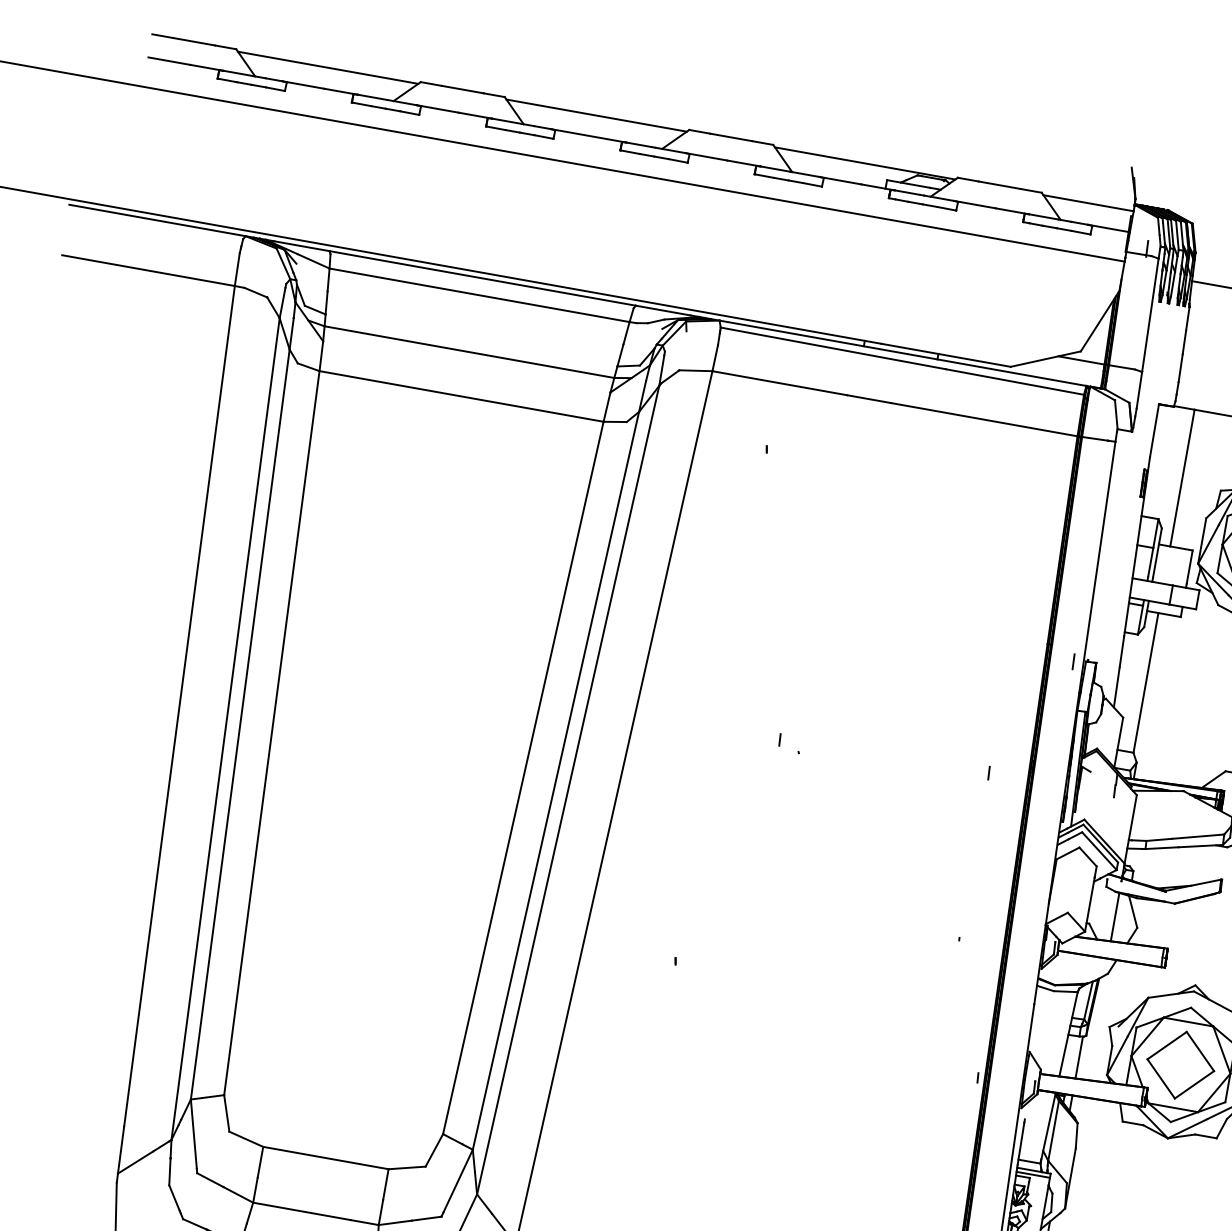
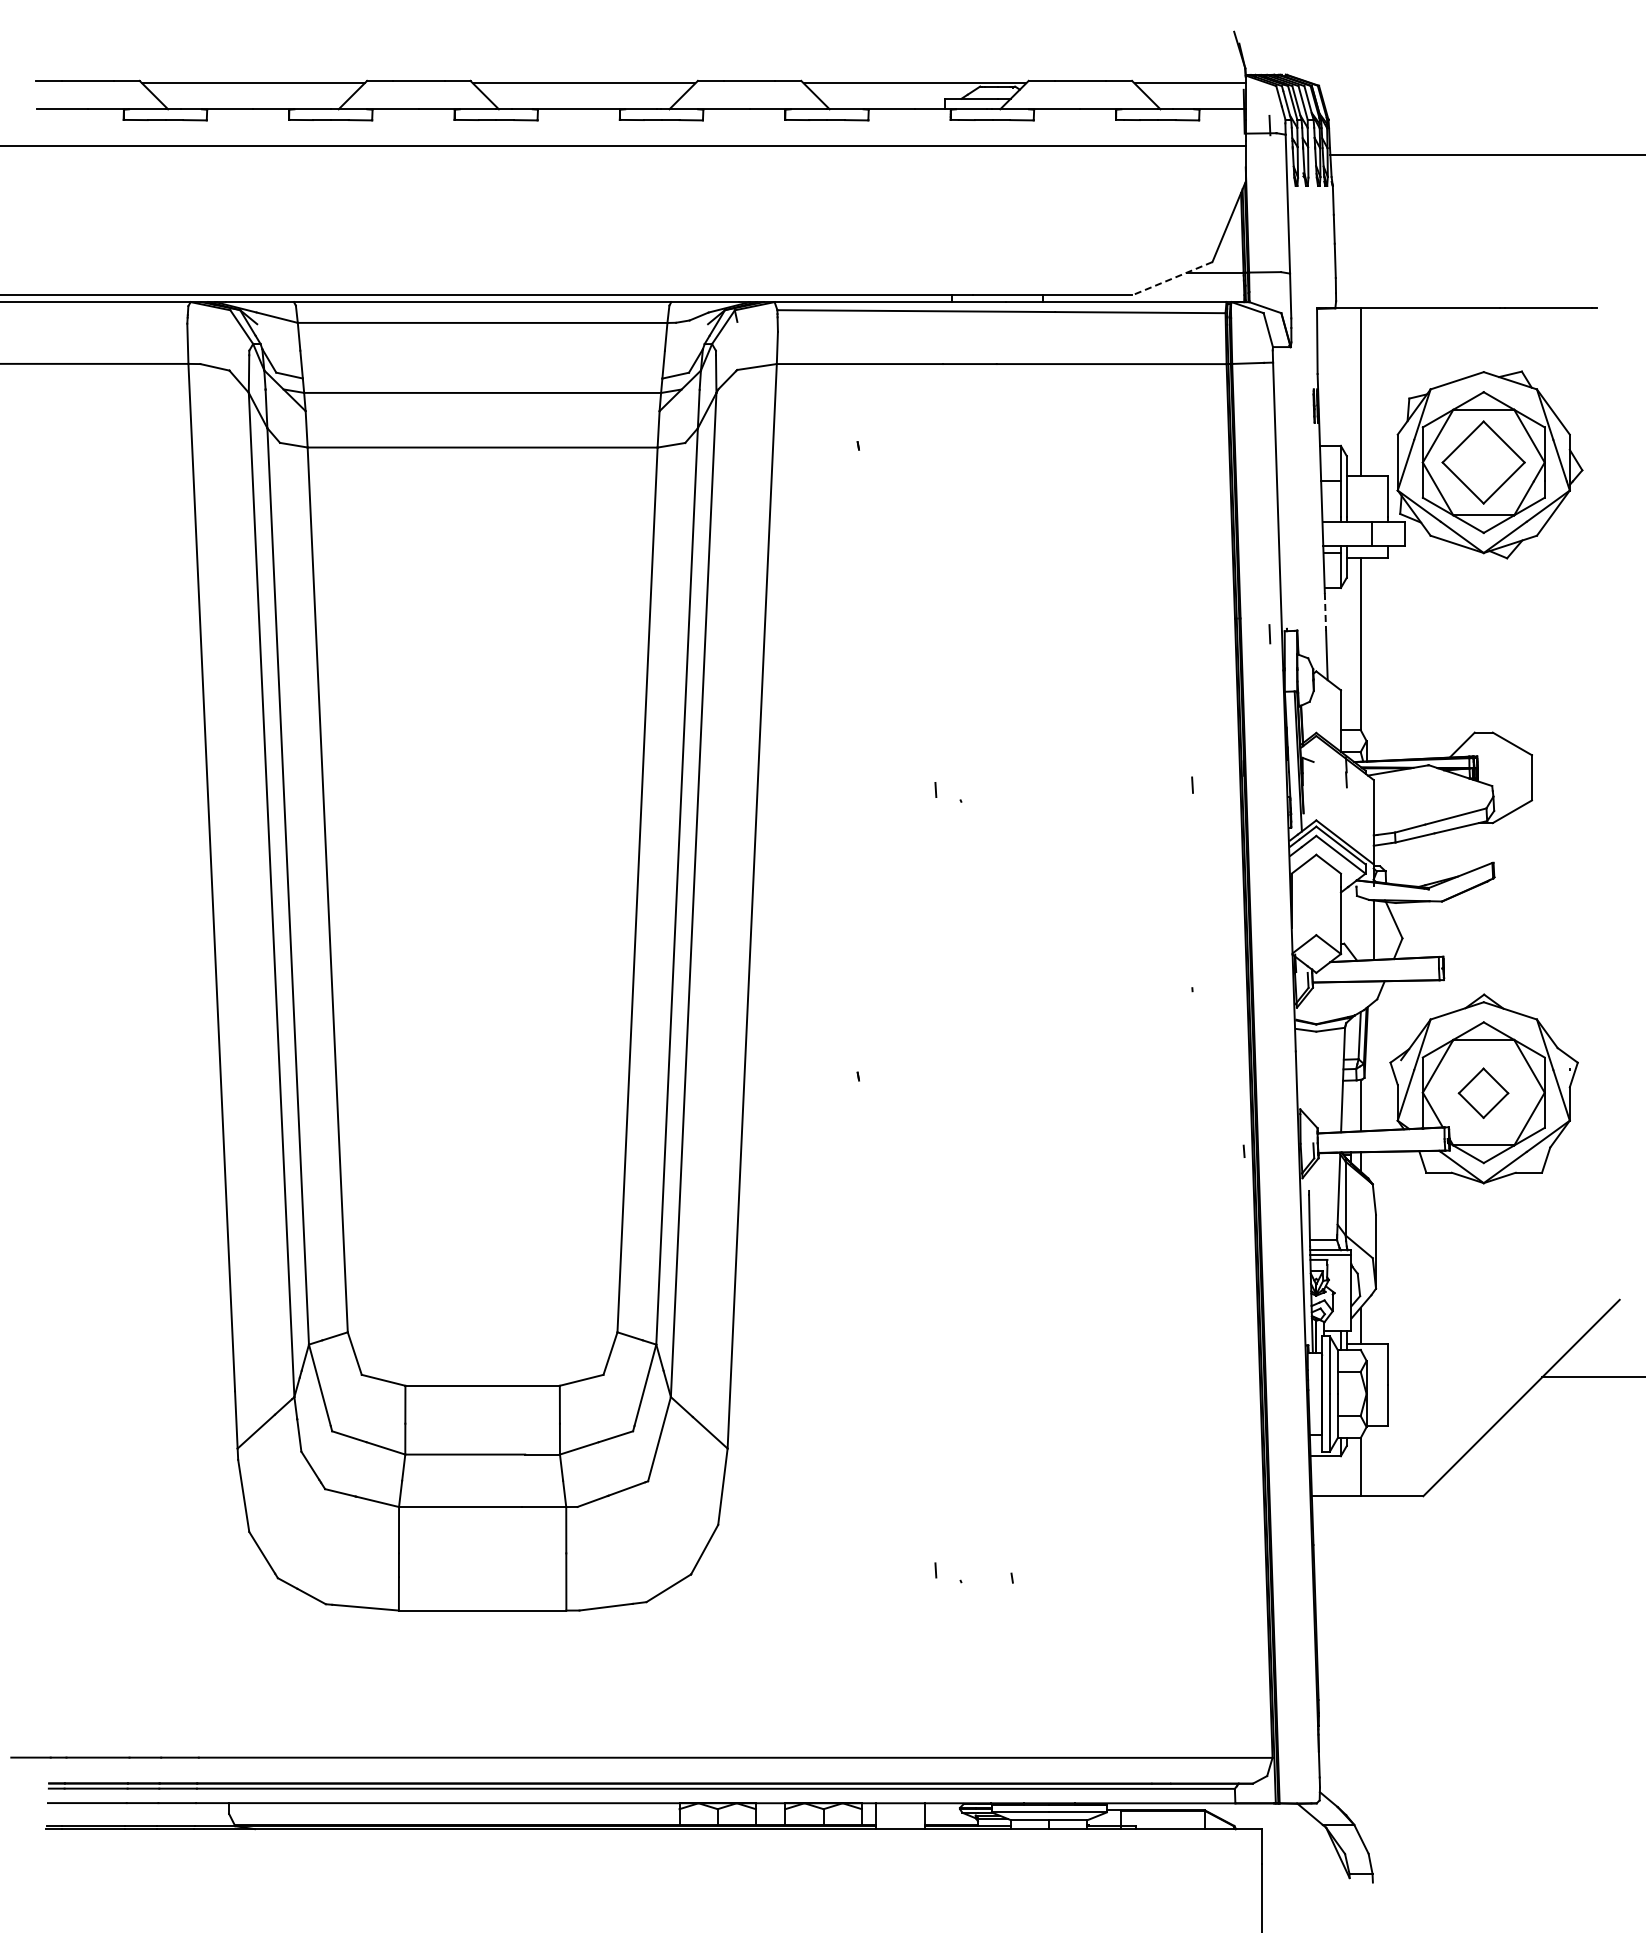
line: (1045, 358) -> (1172, 278), solid -> dashed
line: (1122, 651) -> (1325, 611), solid -> dashed
part: (1180, 1065) -> (1483, 1093), size x0.6

